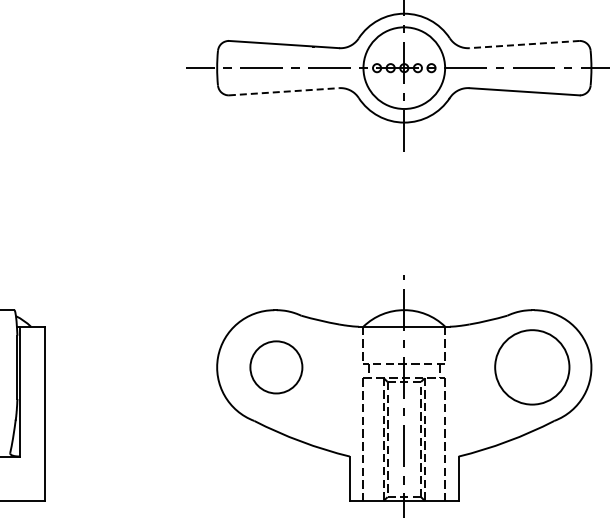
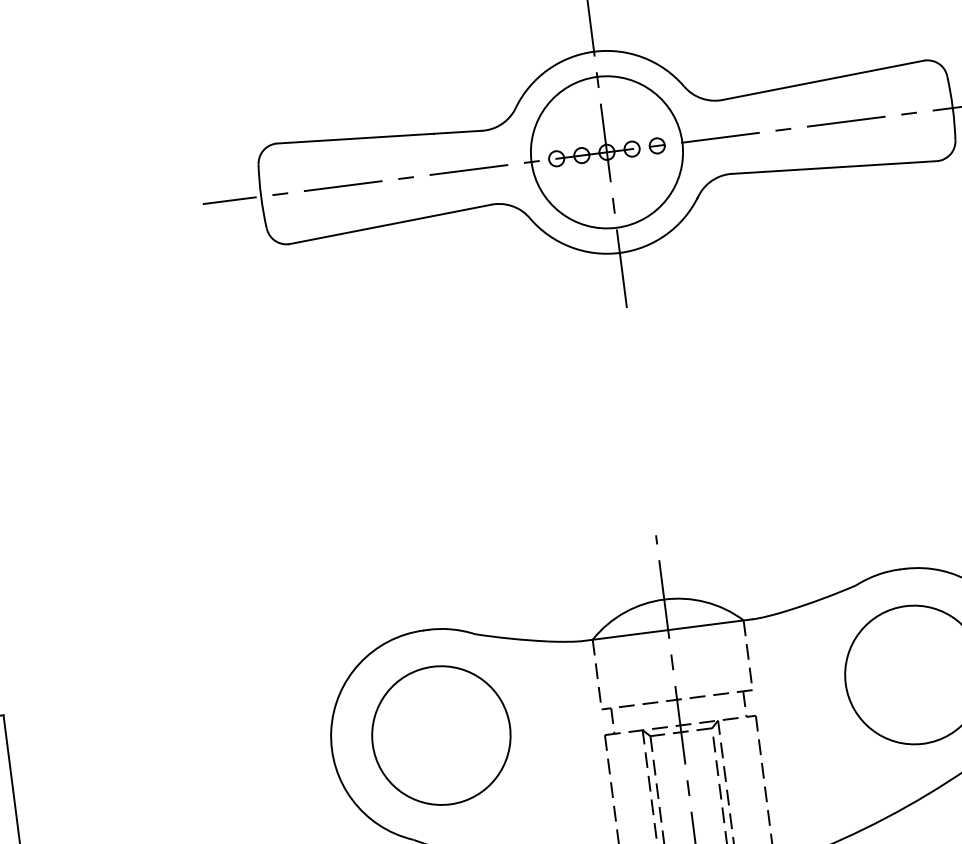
line: (524, 44) -> (823, 80), dashed -> solid
line: (284, 91) -> (391, 223), dashed -> solid
part: (276, 367) -> (441, 735), size x1.43

